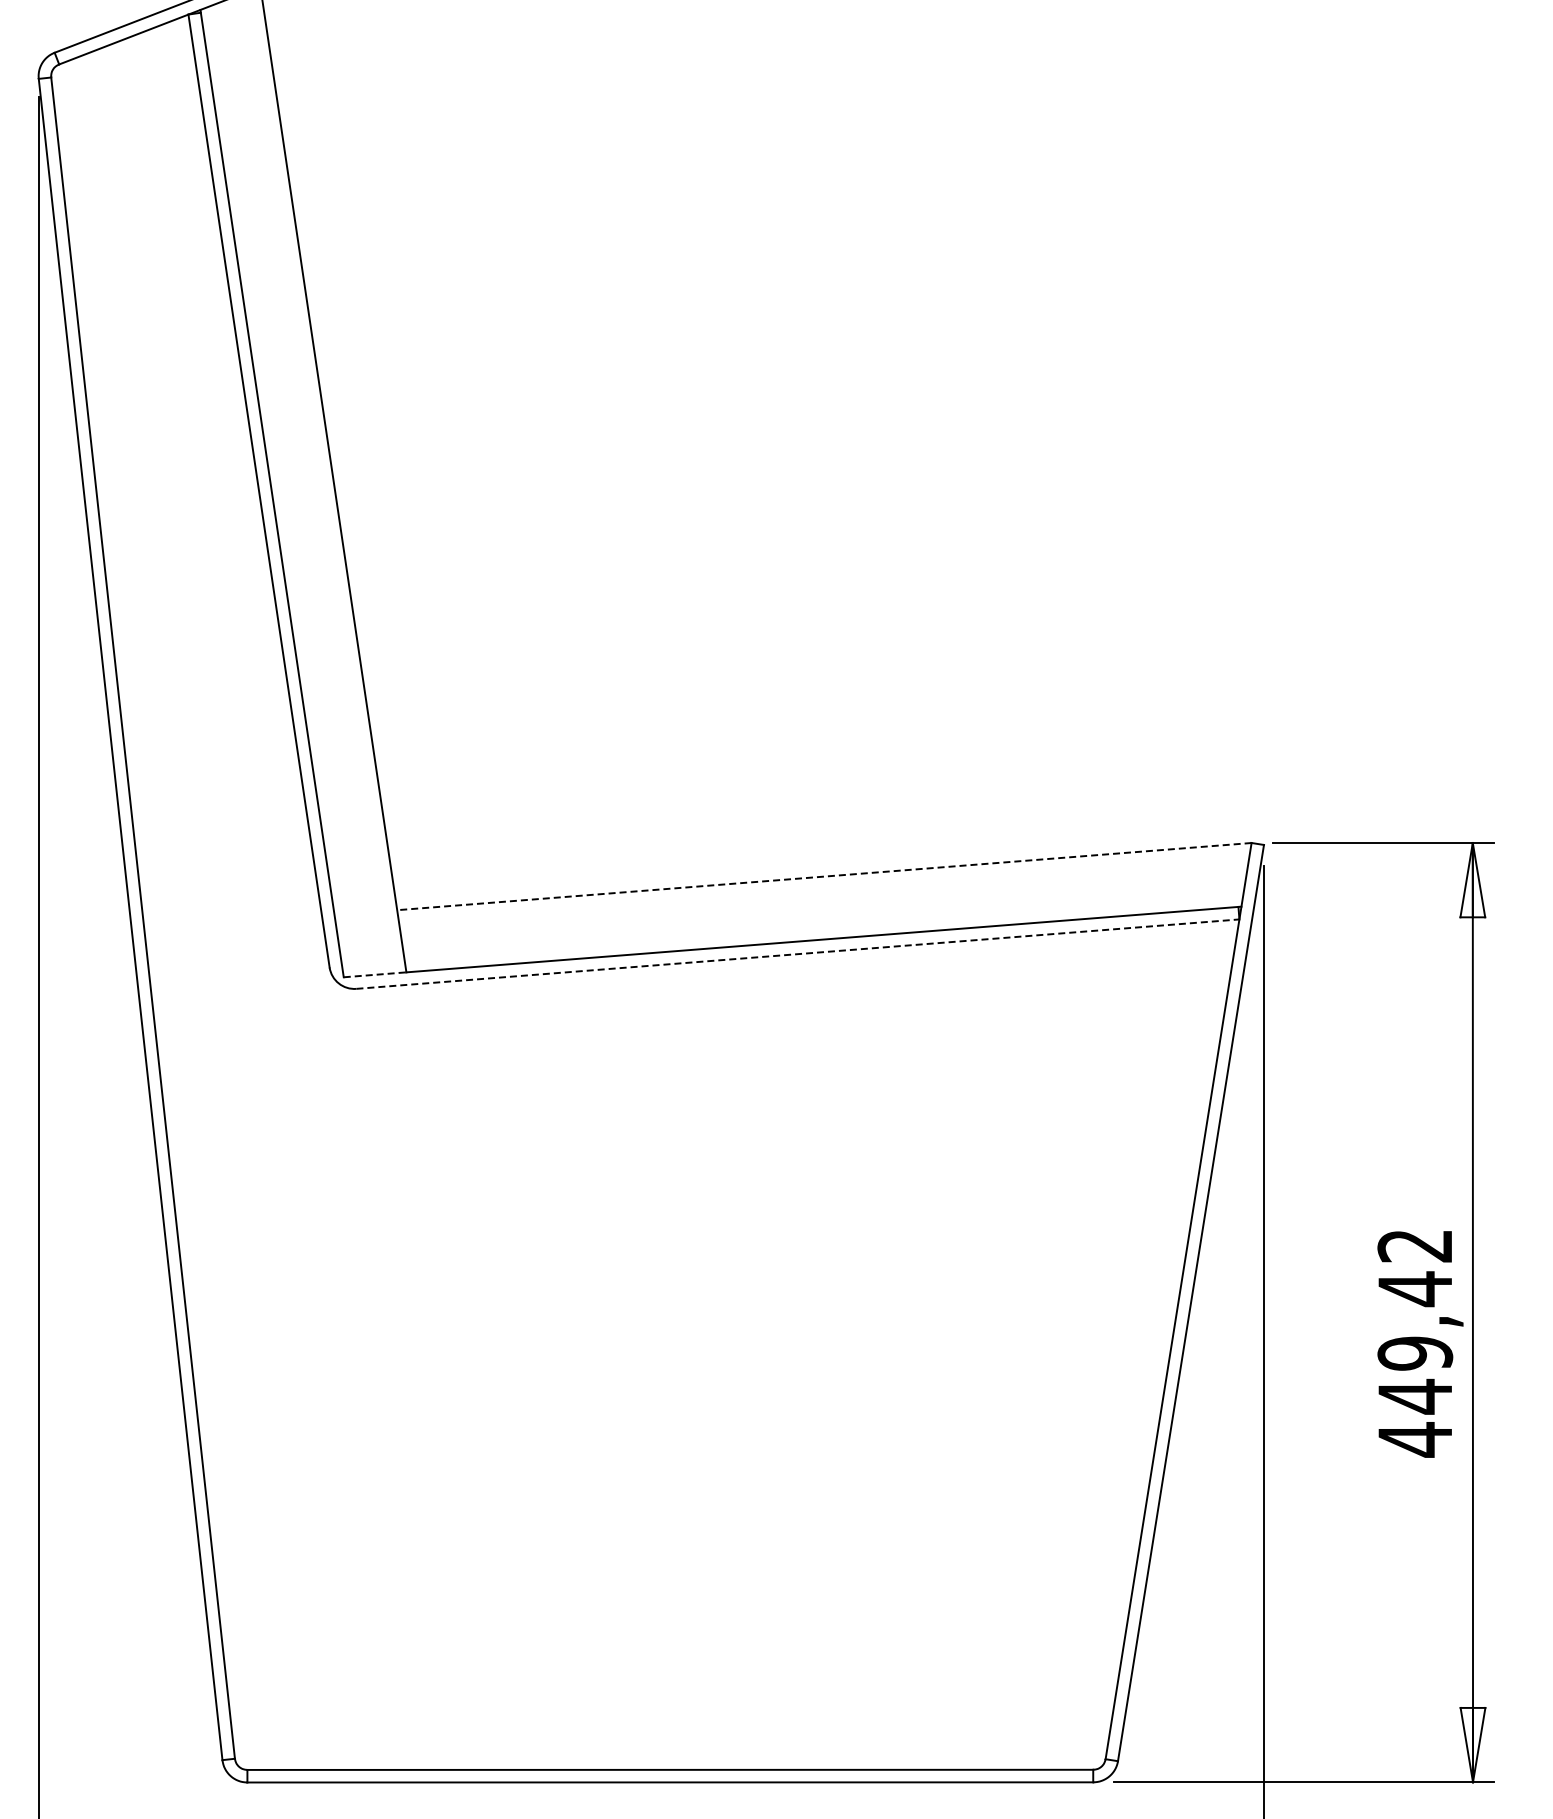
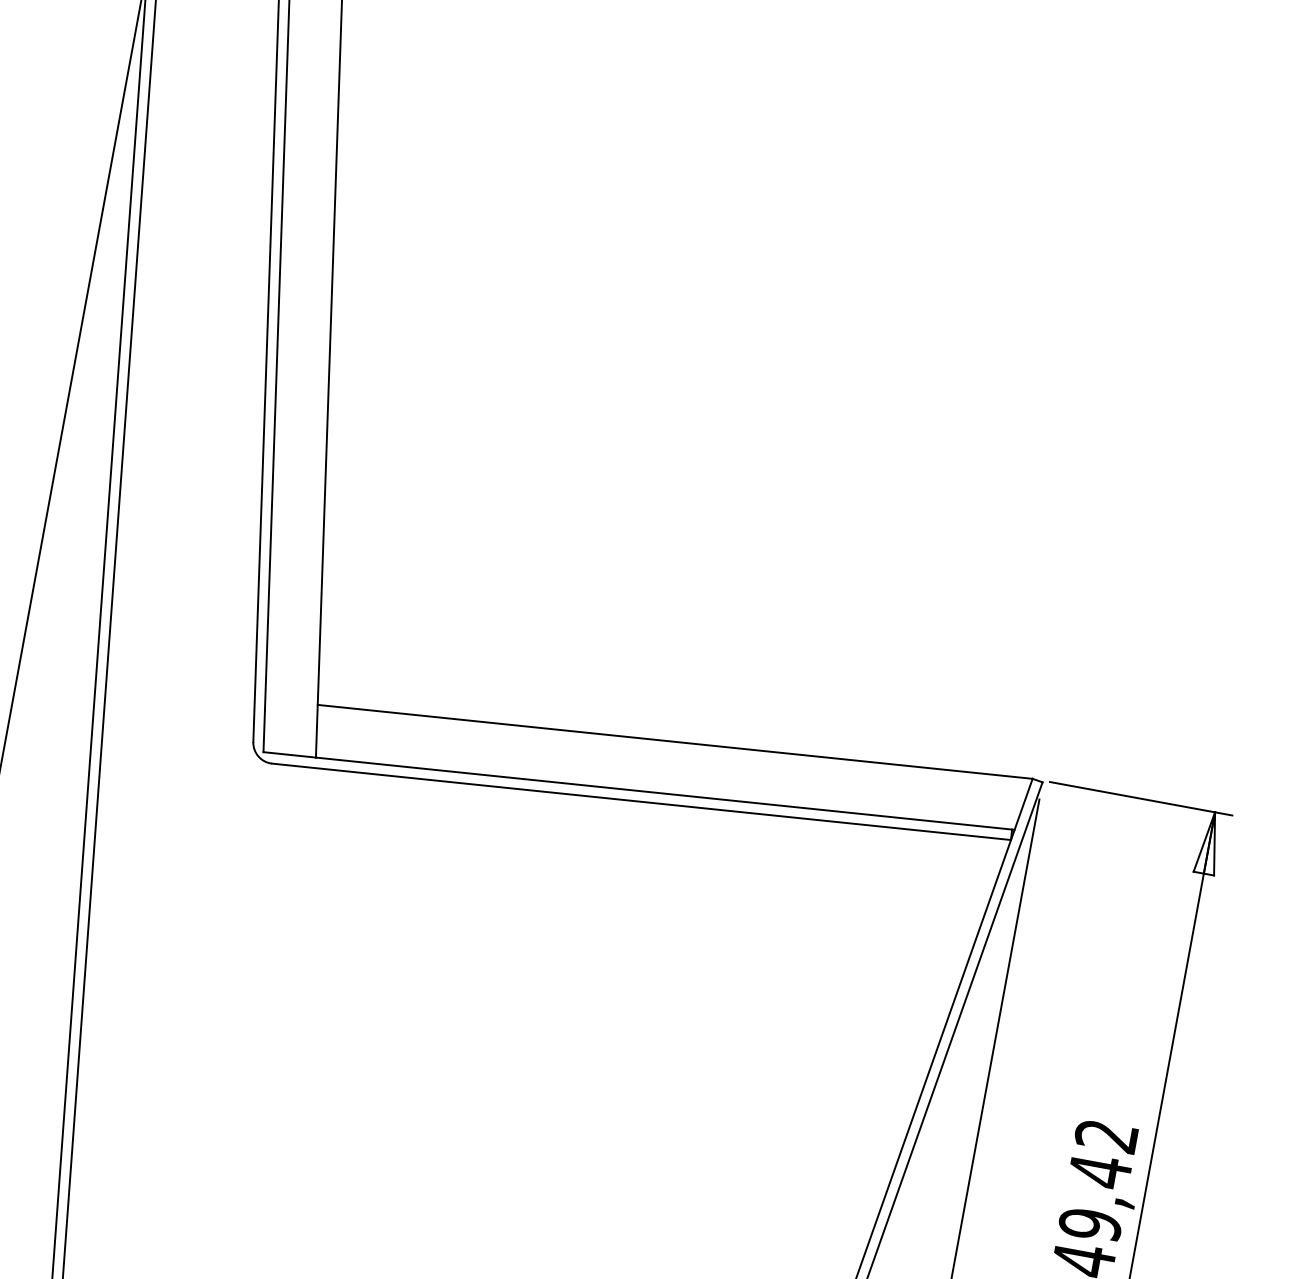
line: (824, 876) -> (675, 741), dashed -> solid
line: (797, 954) -> (641, 802), dashed -> solid
line: (375, 974) -> (290, 754), dashed -> solid

